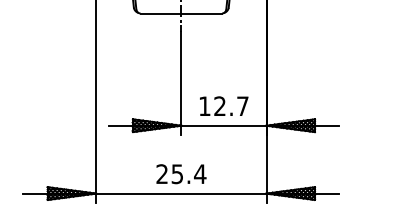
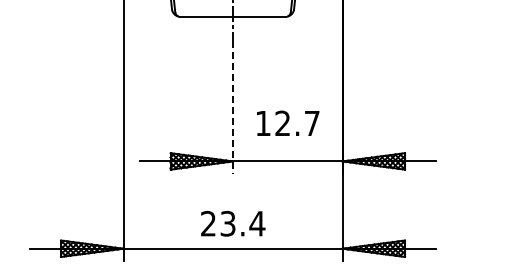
line: (181, 83) -> (233, 107), solid -> dashed
text: (224, 105) -> (288, 122), moved
text: (177, 173) -> (228, 222), 25.4 -> 23.4

